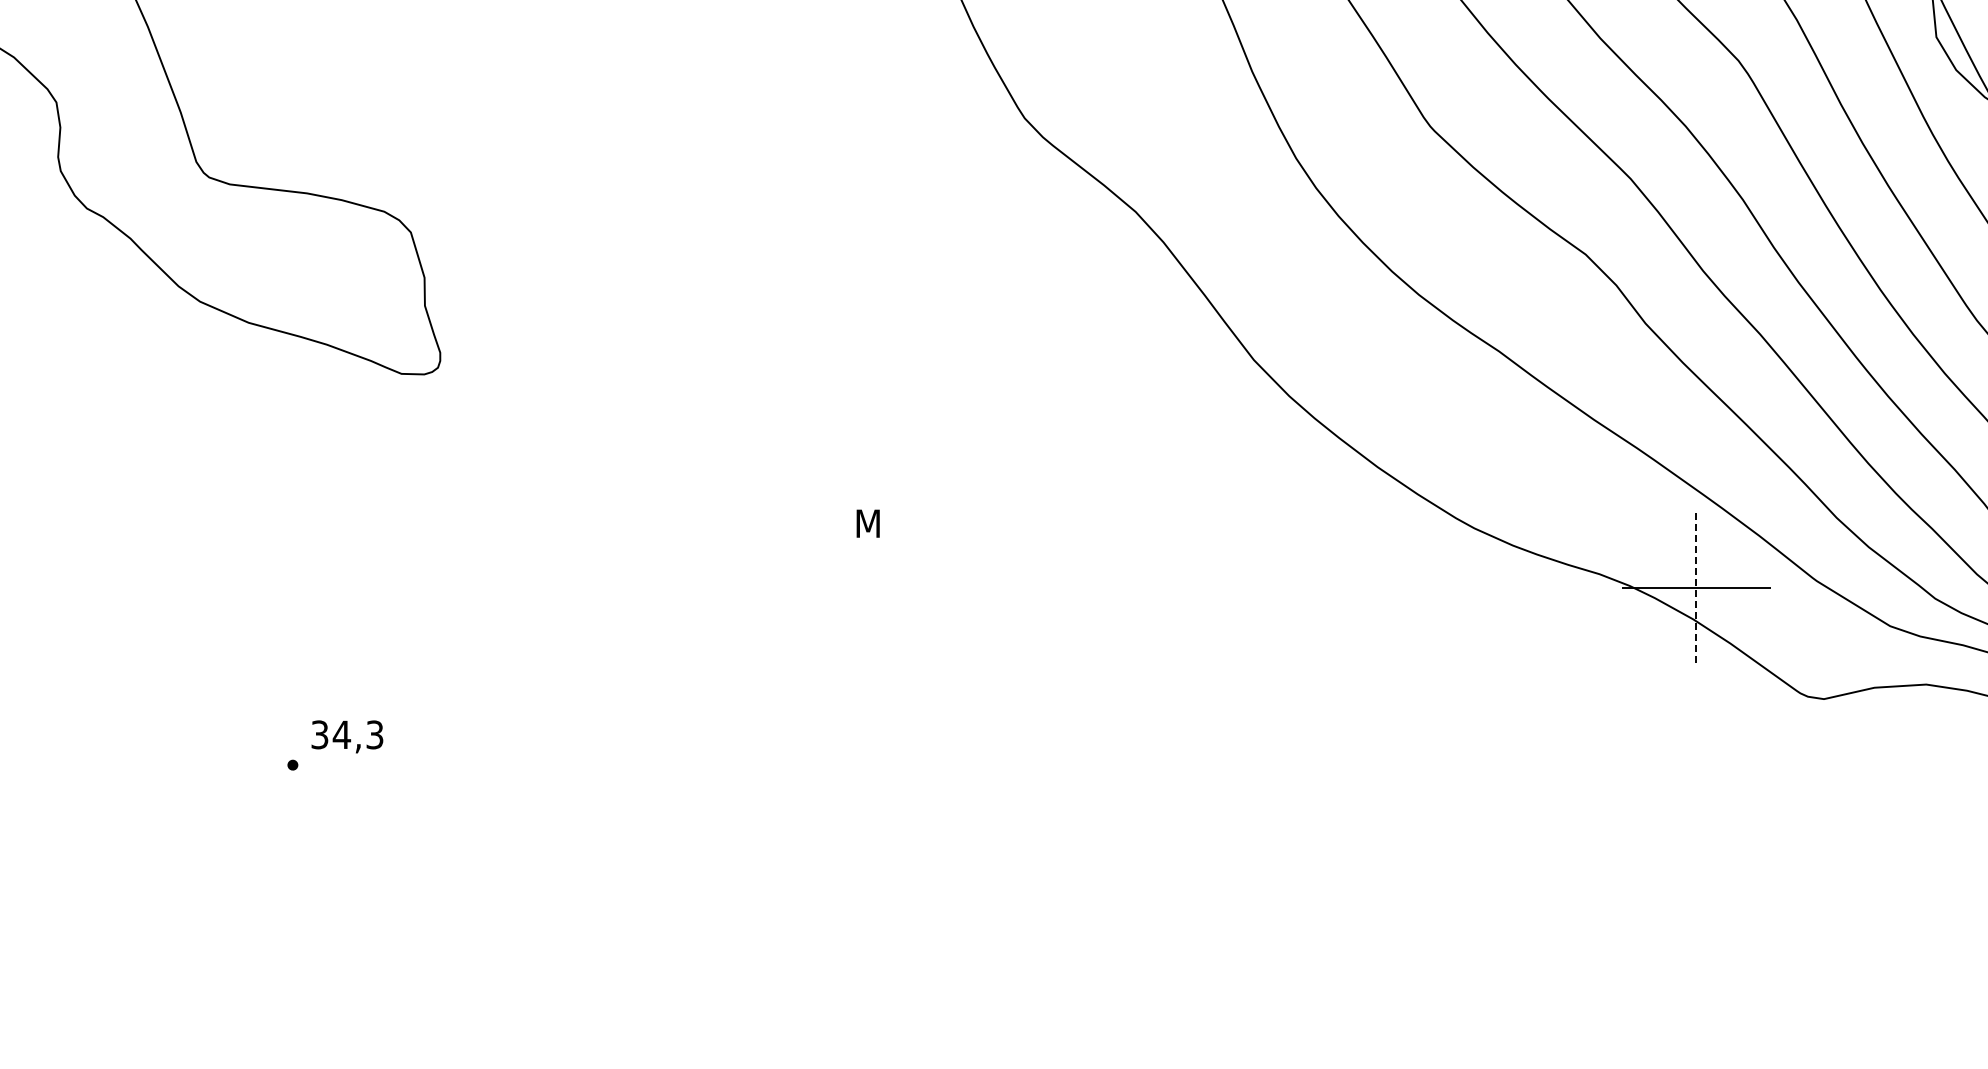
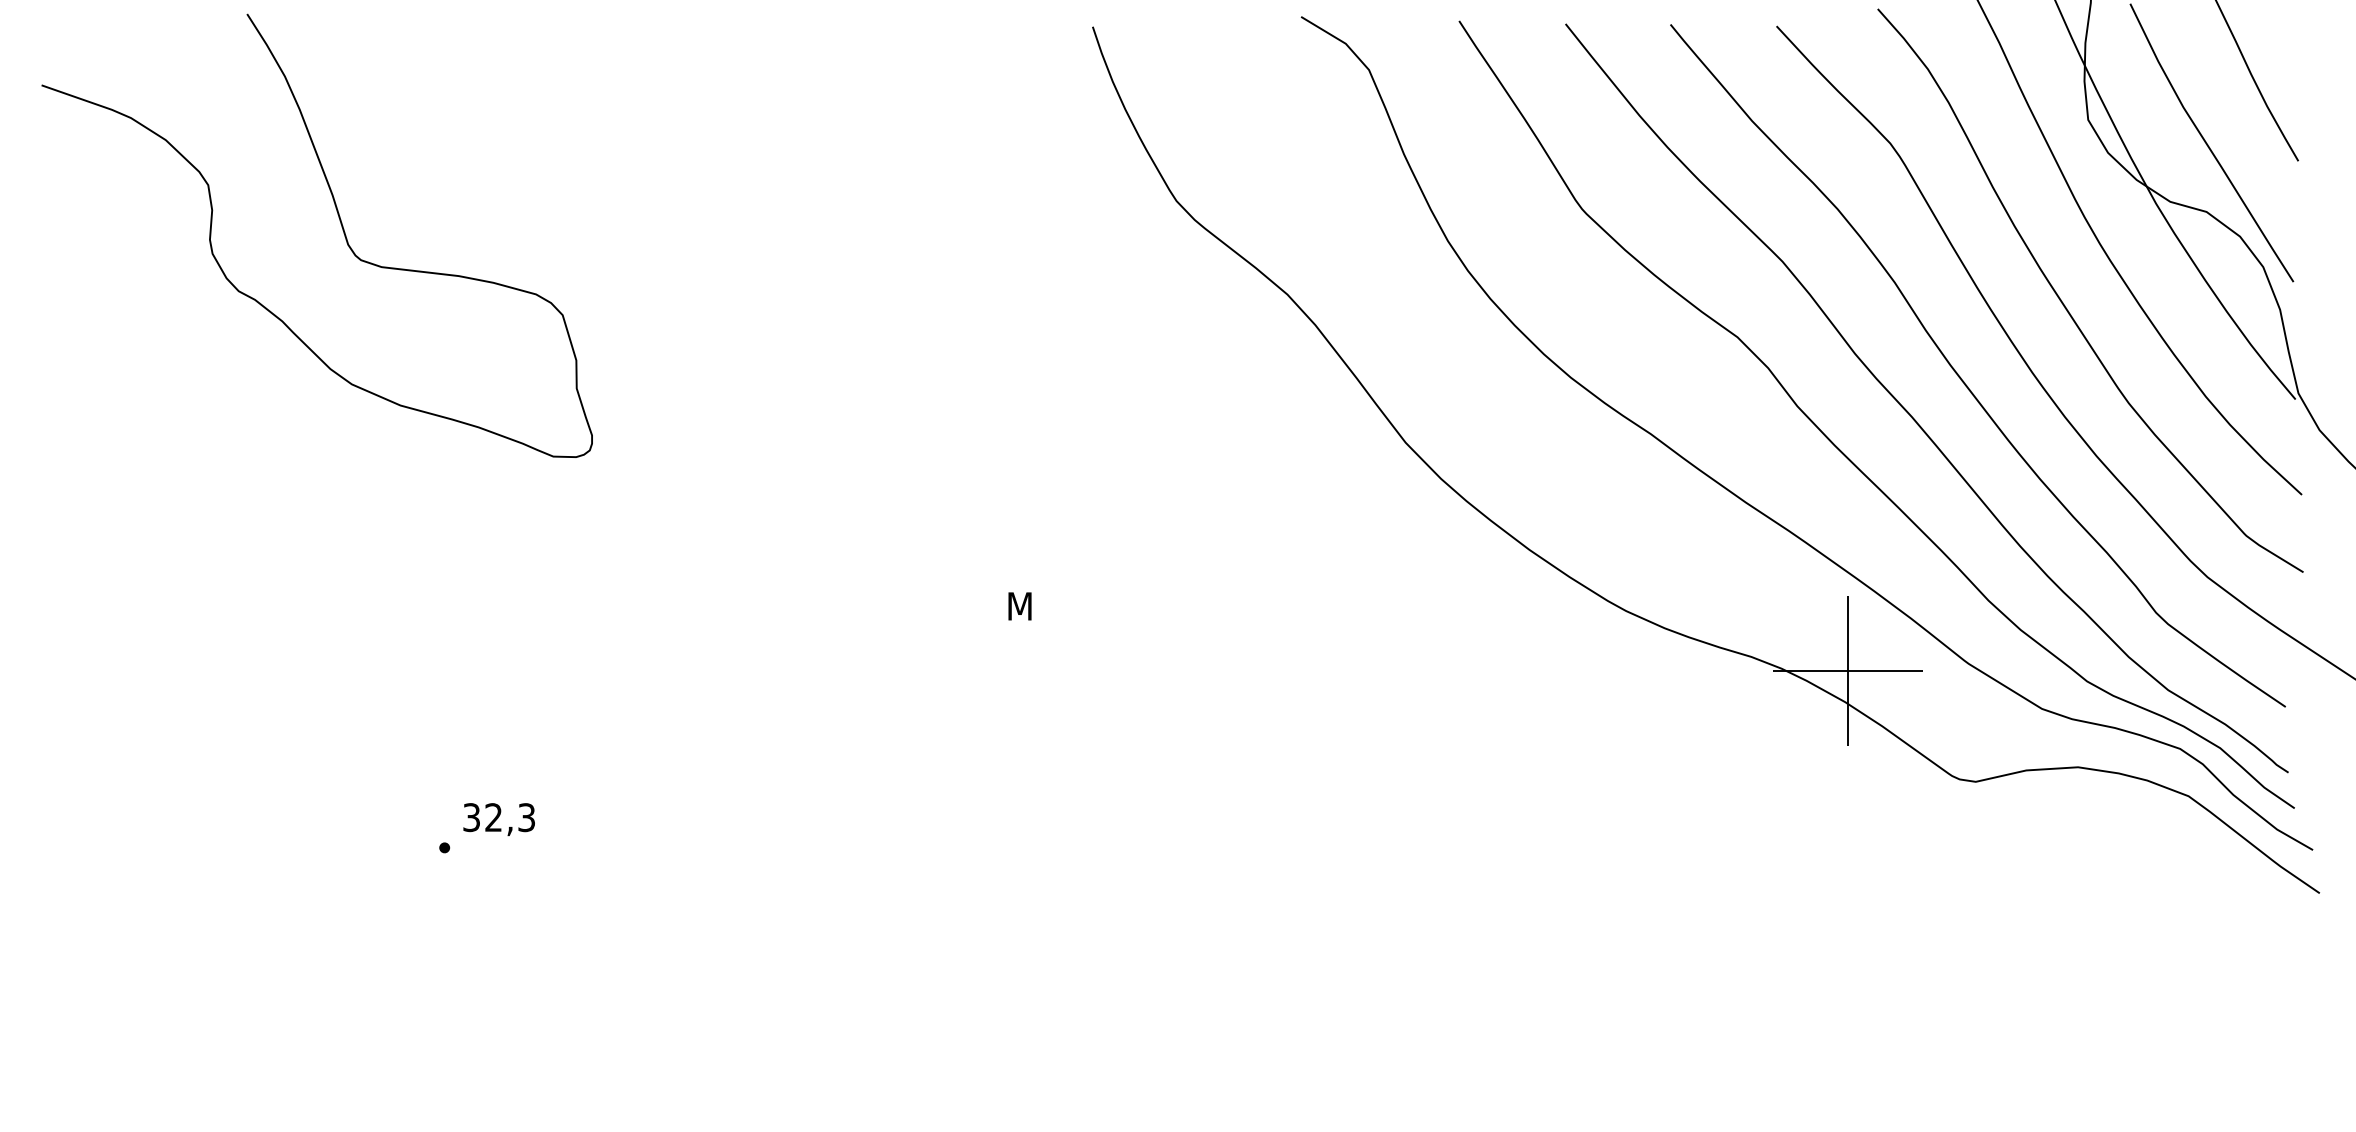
line: (1696, 587) -> (1848, 670), dashed -> solid
text: (341, 734) -> (493, 817), 34,3 -> 32,3

